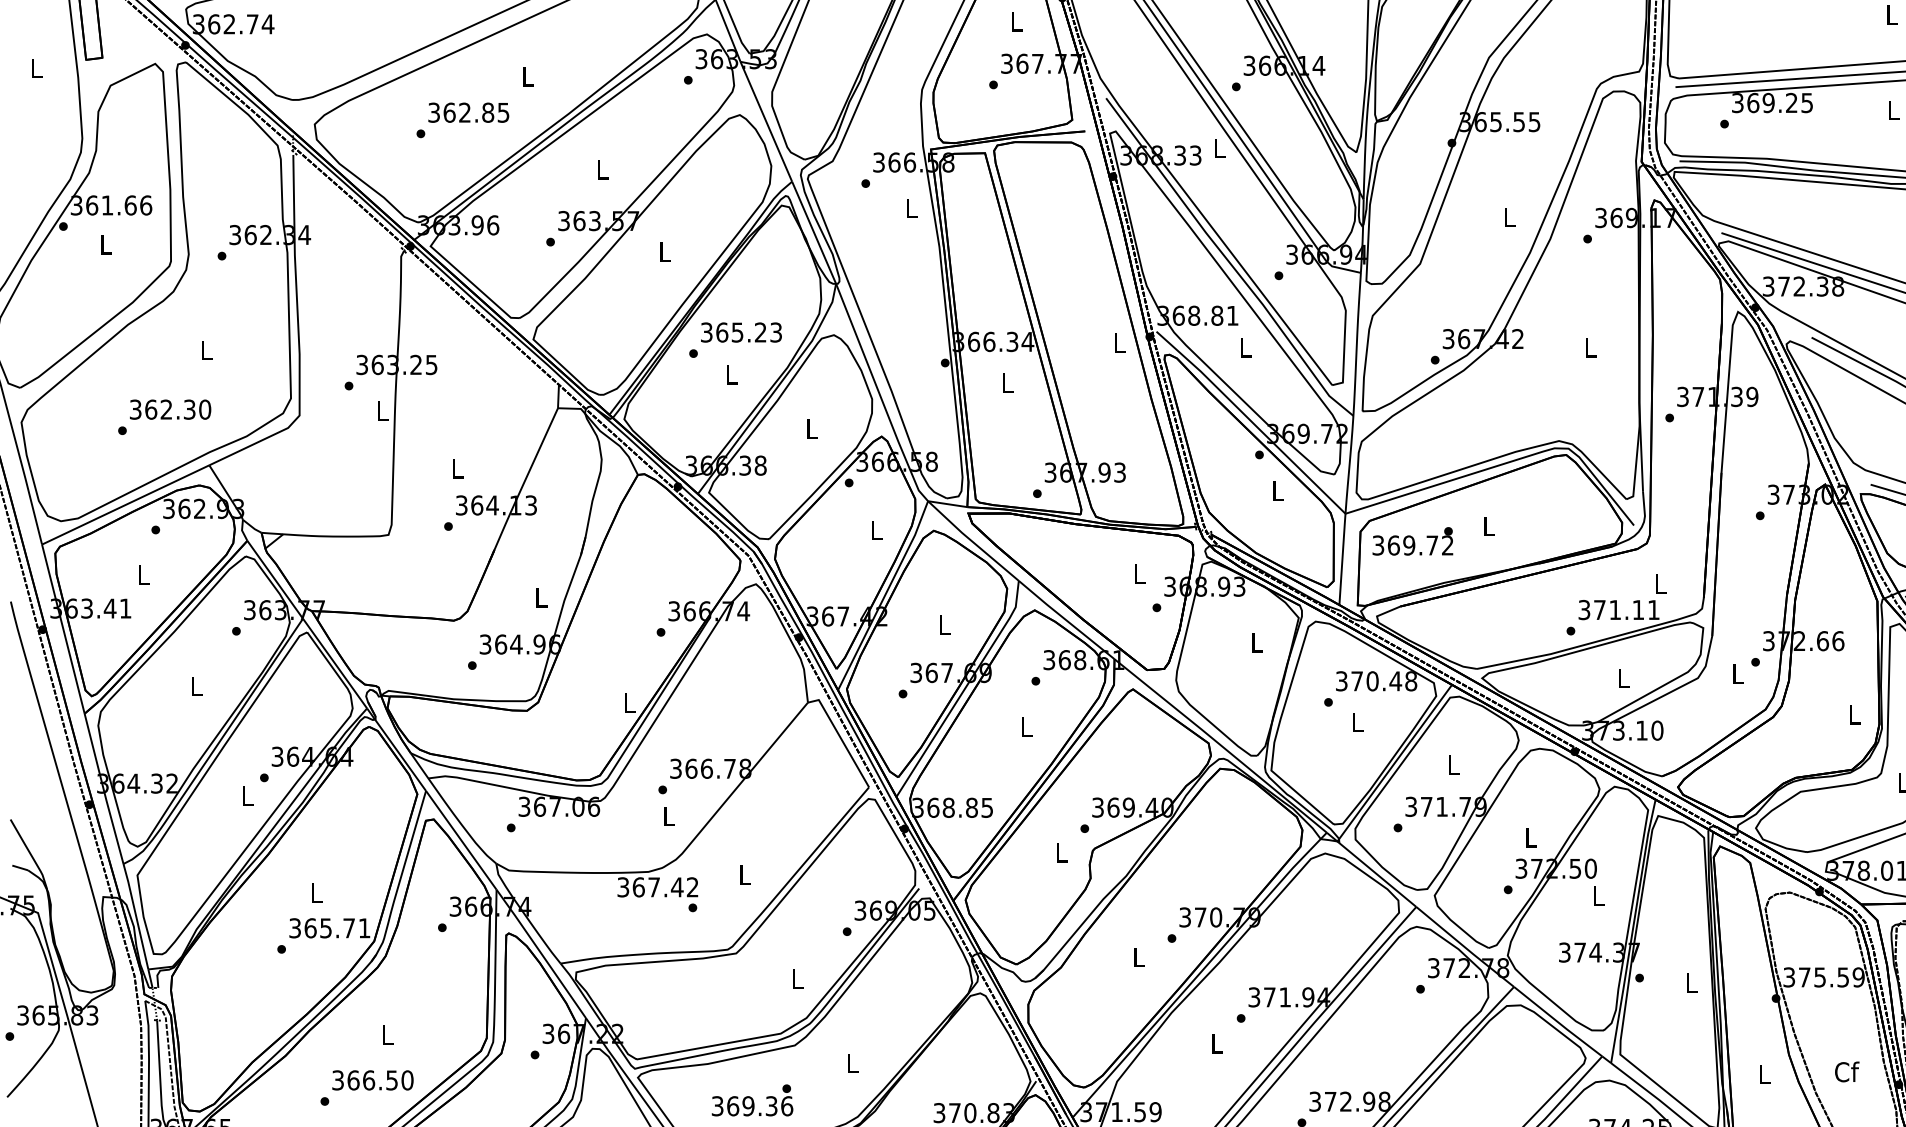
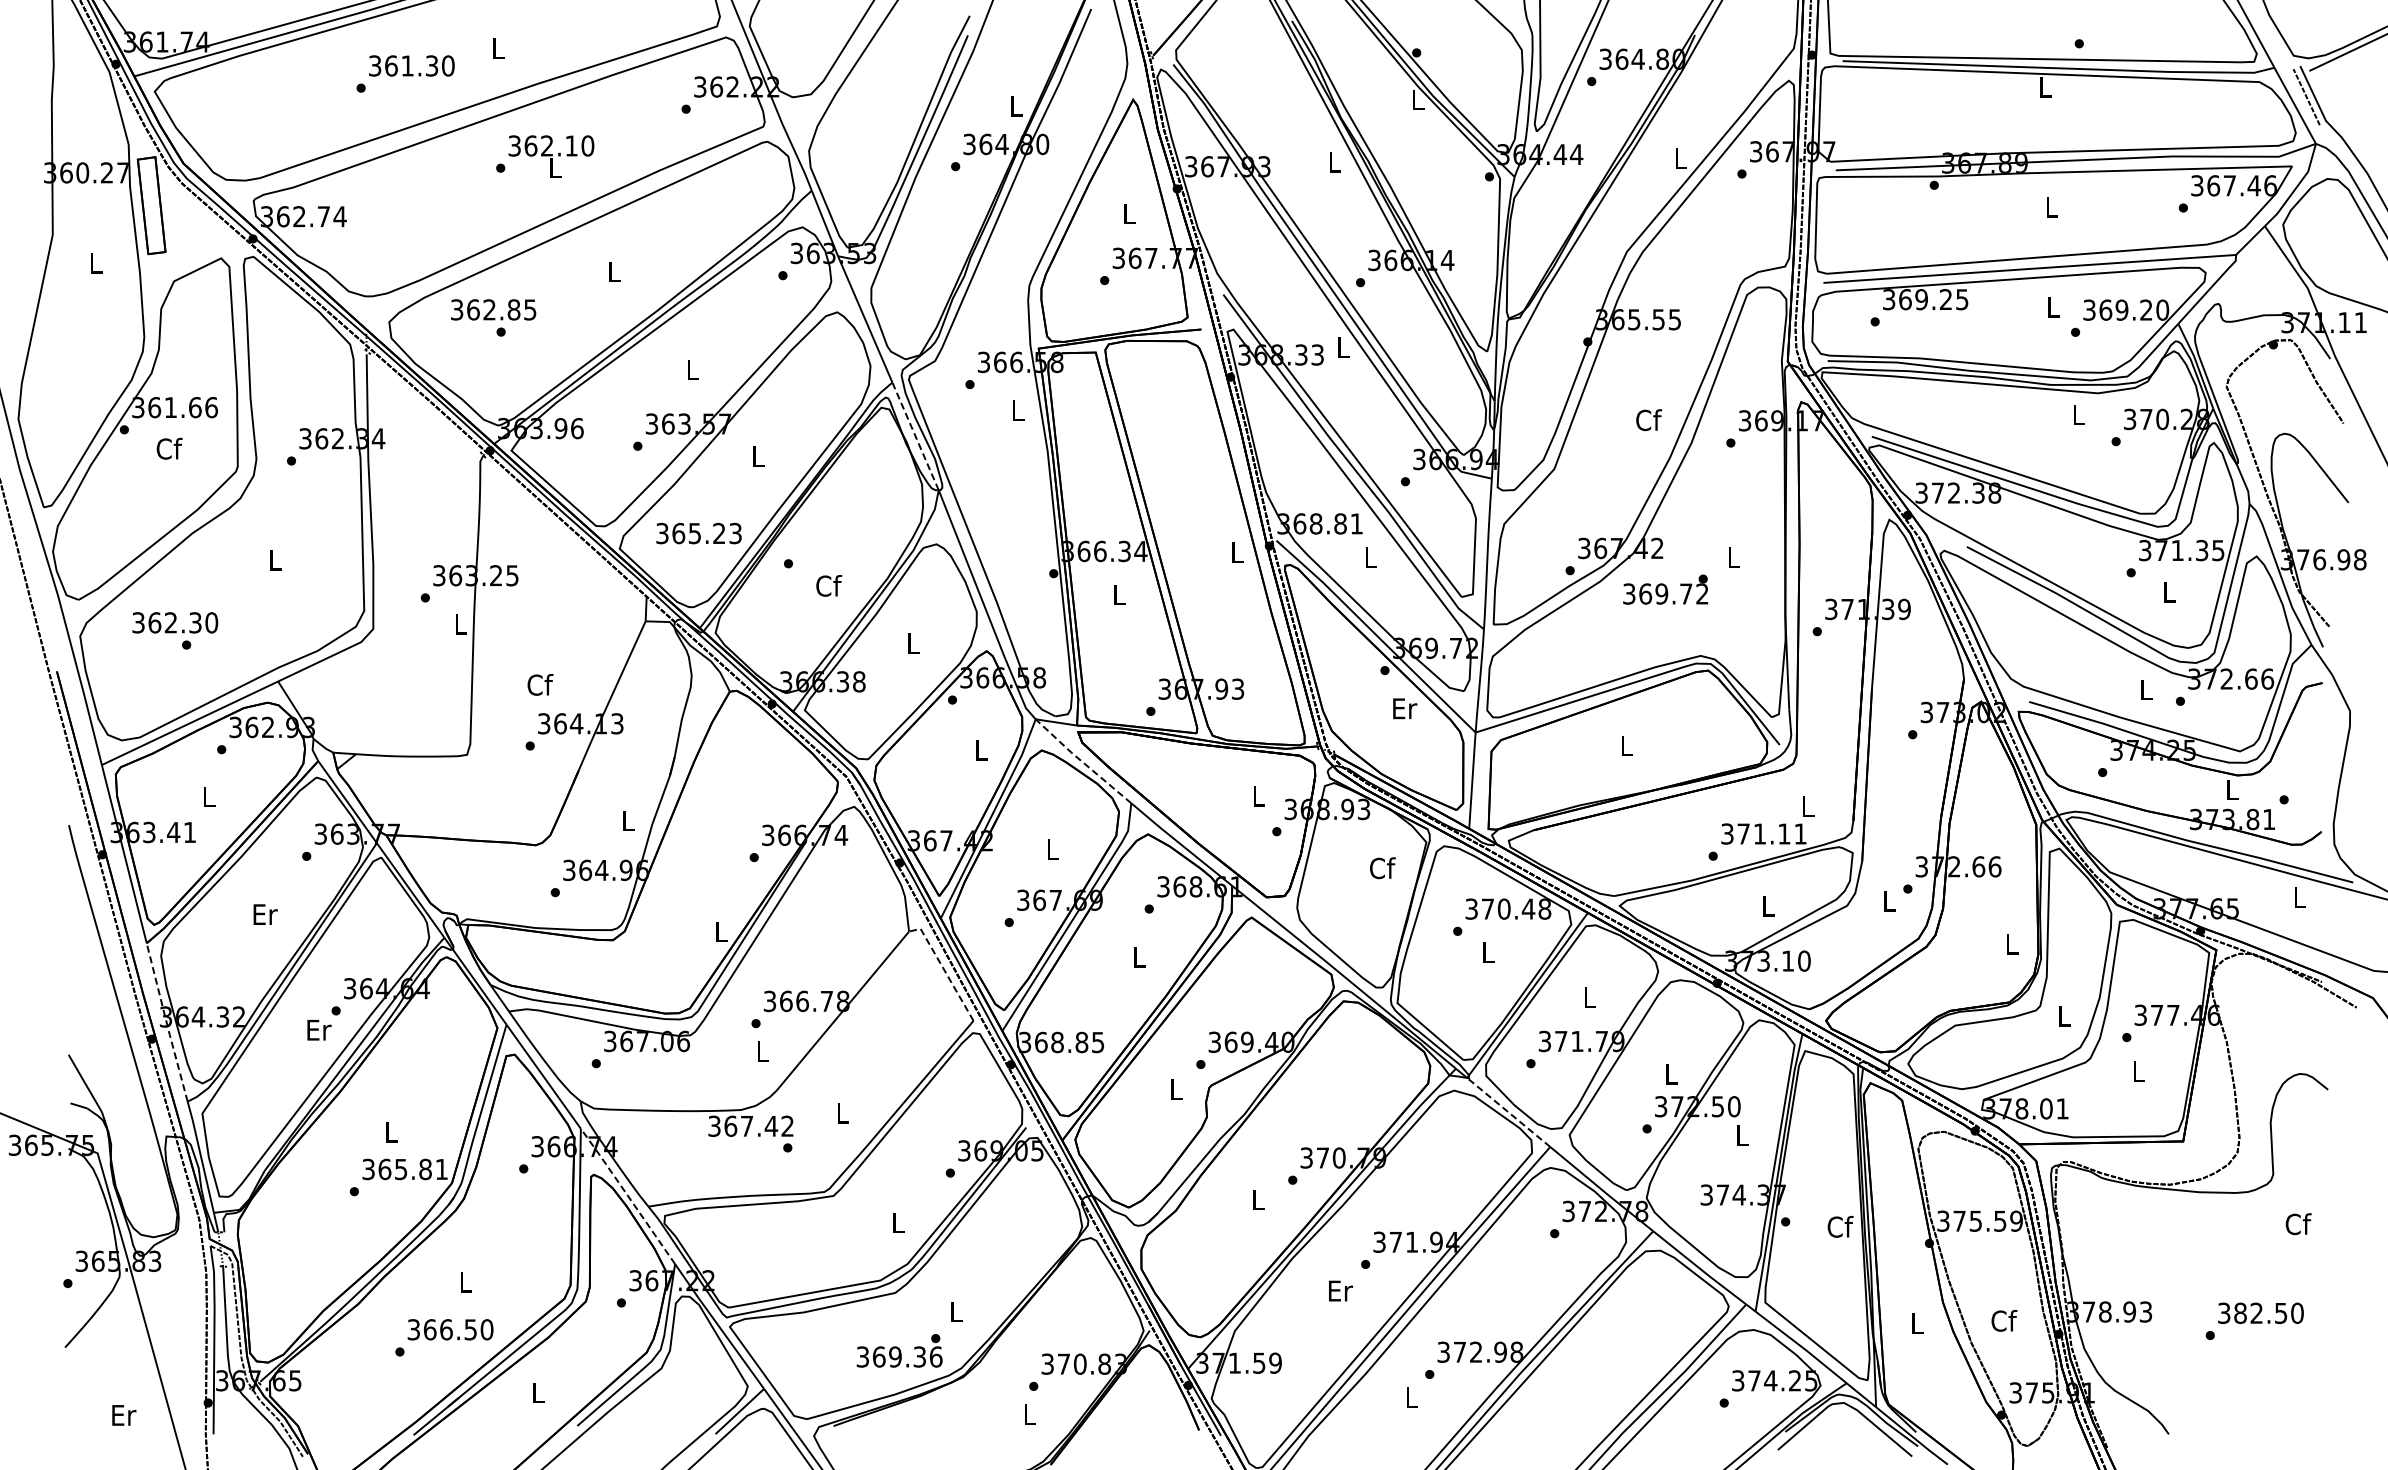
text: (468, 112) -> (493, 309), moved
text: (1510, 217) -> (1649, 420), L -> Cf
line: (814, 232) -> (915, 436), solid -> dashed
text: (106, 244) -> (169, 448), L -> Cf
text: (740, 332) -> (698, 533), moved
text: (732, 374) -> (829, 585), L -> Cf
text: (170, 409) -> (175, 622), moved
text: (458, 468) -> (540, 684), L -> Cf
text: (1278, 490) -> (1405, 708), L -> Er
line: (972, 541) -> (1082, 761), solid -> dashed
text: (1412, 541) -> (1665, 589), moved
text: (1257, 642) -> (1382, 868), L -> Cf
text: (197, 686) -> (265, 914), L -> Er
line: (840, 738) -> (943, 969), solid -> dashed
line: (103, 789) -> (166, 1023), solid -> dashed
text: (248, 795) -> (319, 1029), L -> Er
line: (1376, 874) -> (1508, 1112), solid -> dashed
text: (349, 928) -> (425, 1169), 365.71 -> 365.81
line: (540, 953) -> (627, 1195), solid -> dashed
text: (1691, 982) -> (1840, 1226), L -> Cf
text: (1218, 1043) -> (1341, 1290), L -> Er
text: (752, 1100) -> (899, 1350), moved

